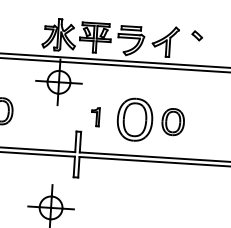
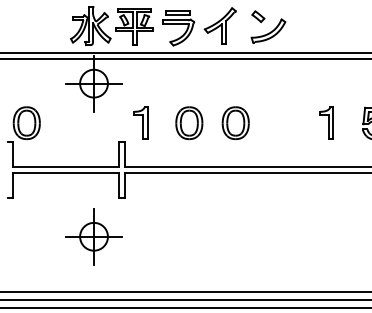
part: (204, 47) -> (268, 30), added
part: (95, 116) -> (140, 122), size x1.43
part: (135, 119) -> (189, 122), size x0.62

